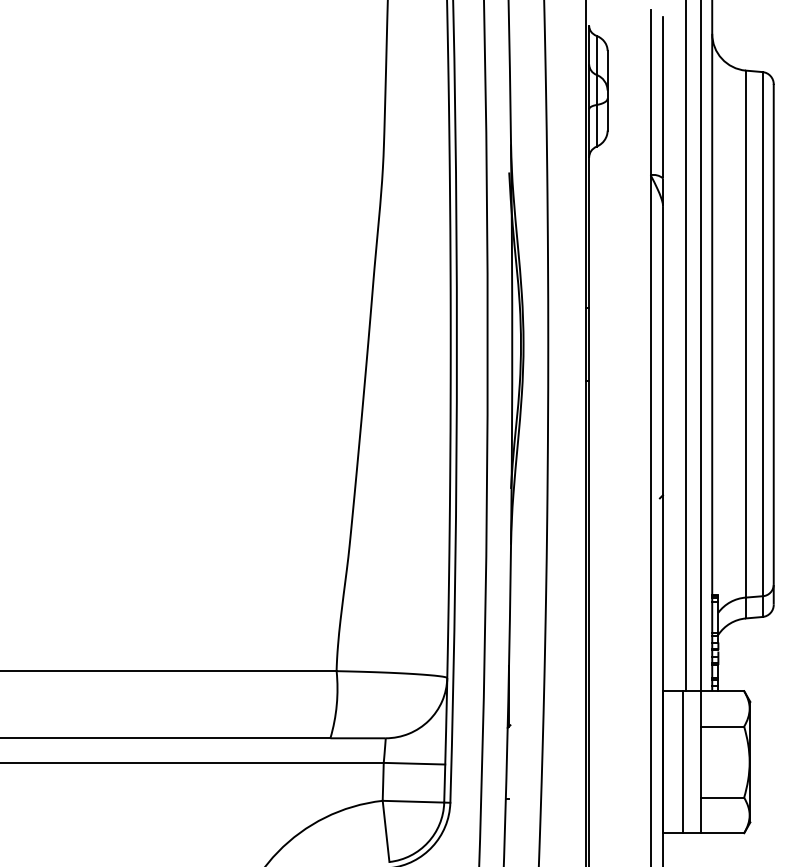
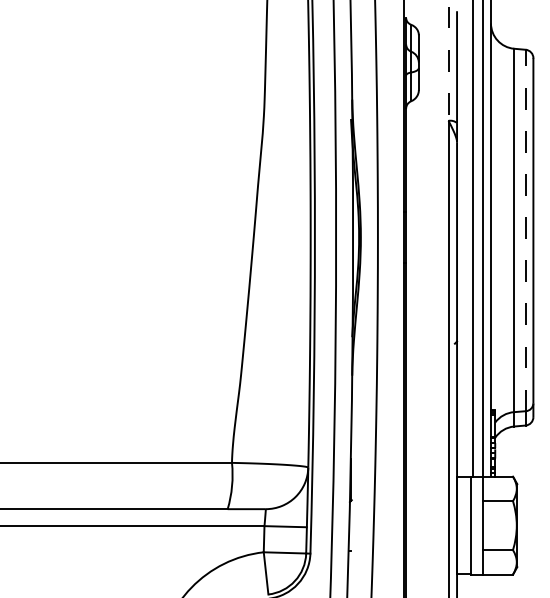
line: (650, 91) -> (448, 63), solid -> dashed
line: (762, 334) -> (525, 230), solid -> dashed

